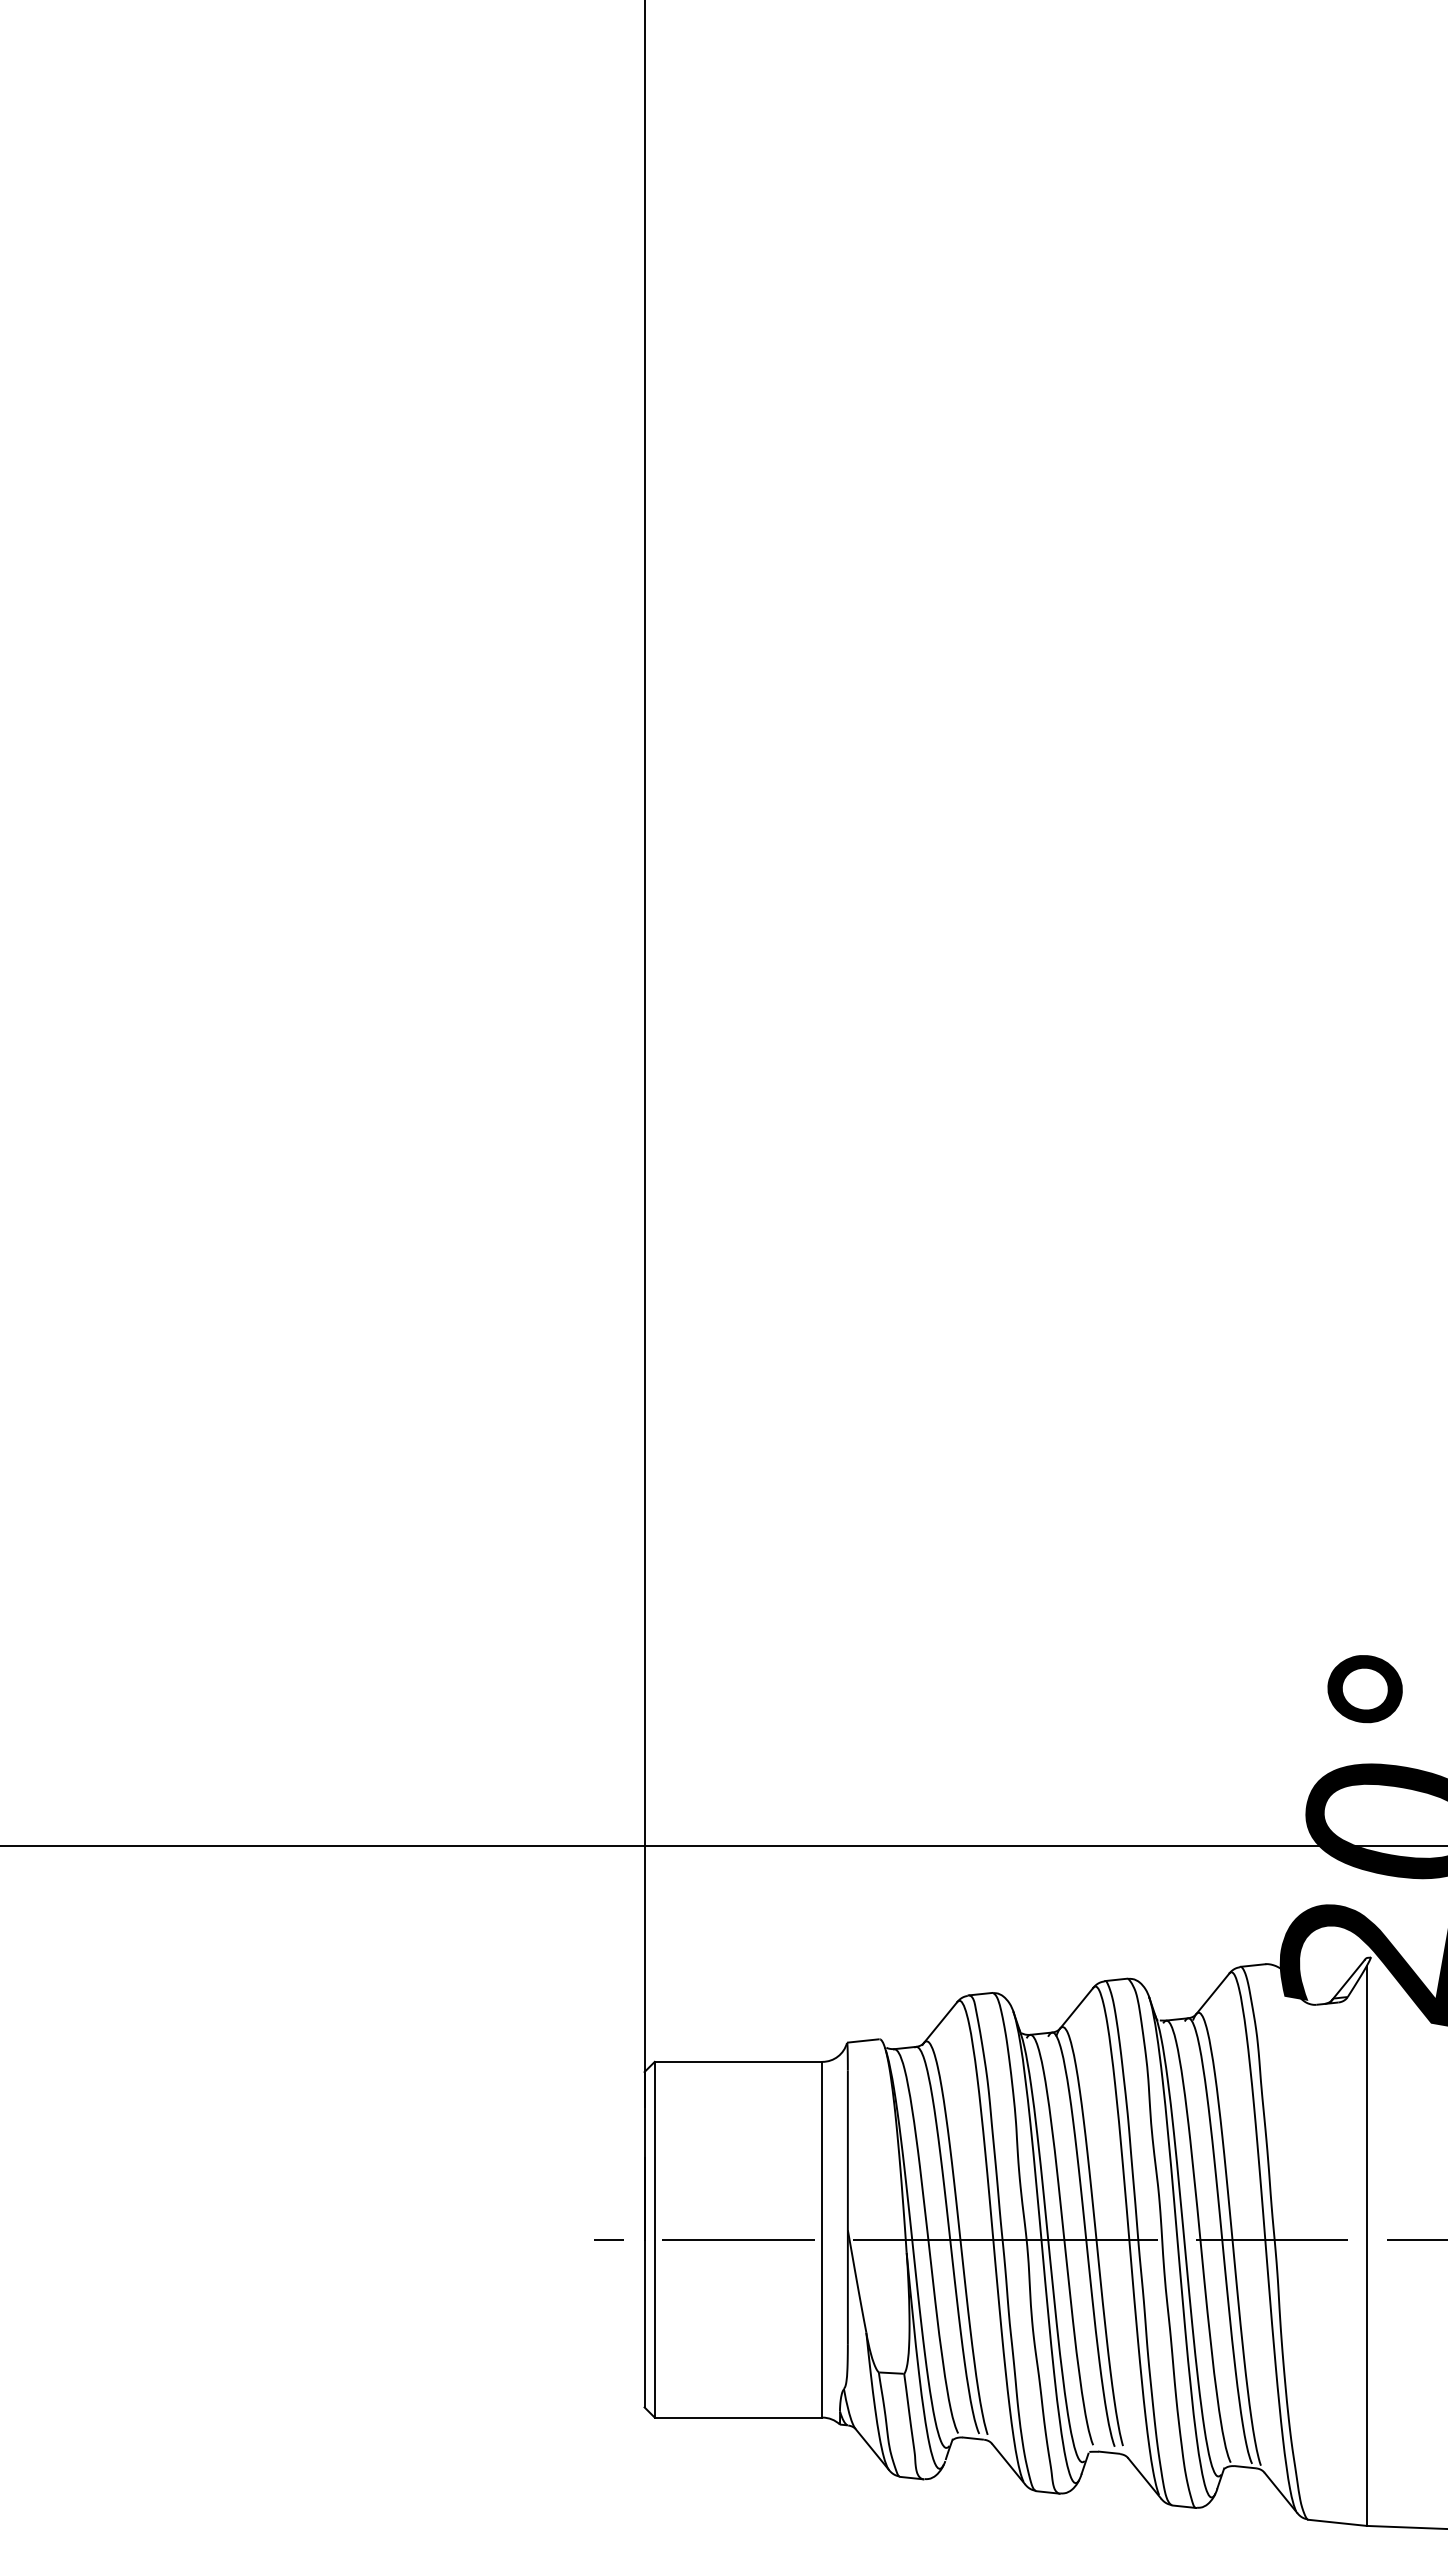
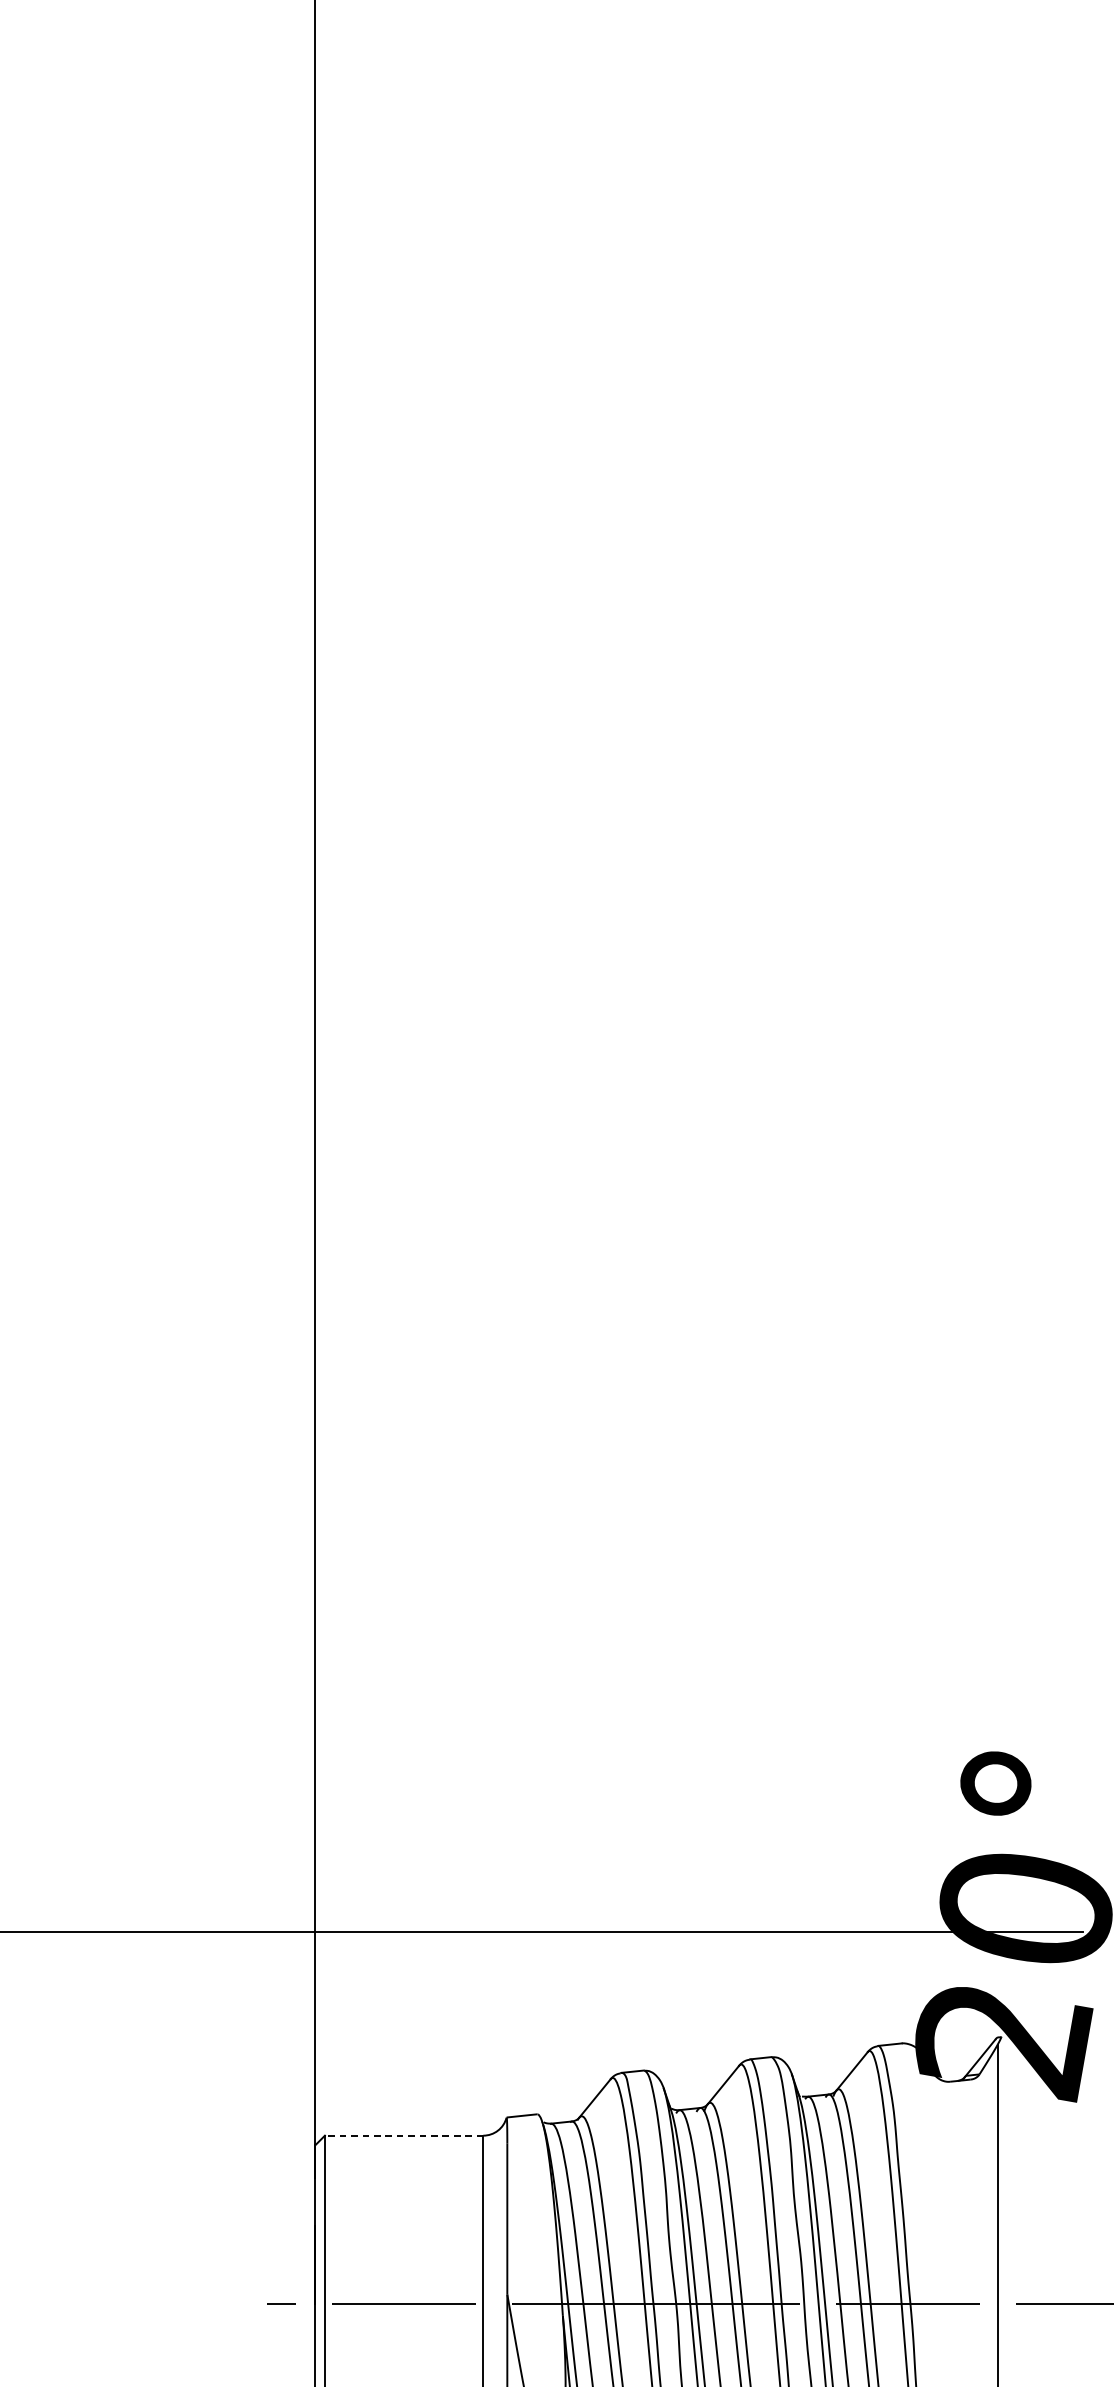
line: (738, 2061) -> (404, 2135), solid -> dashed

